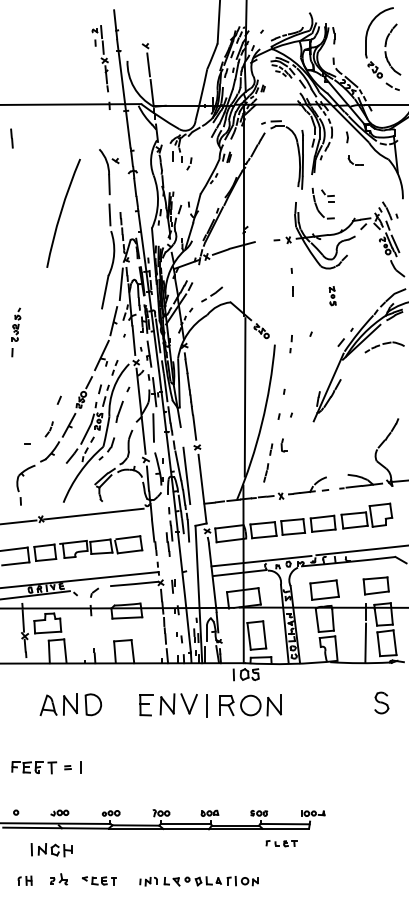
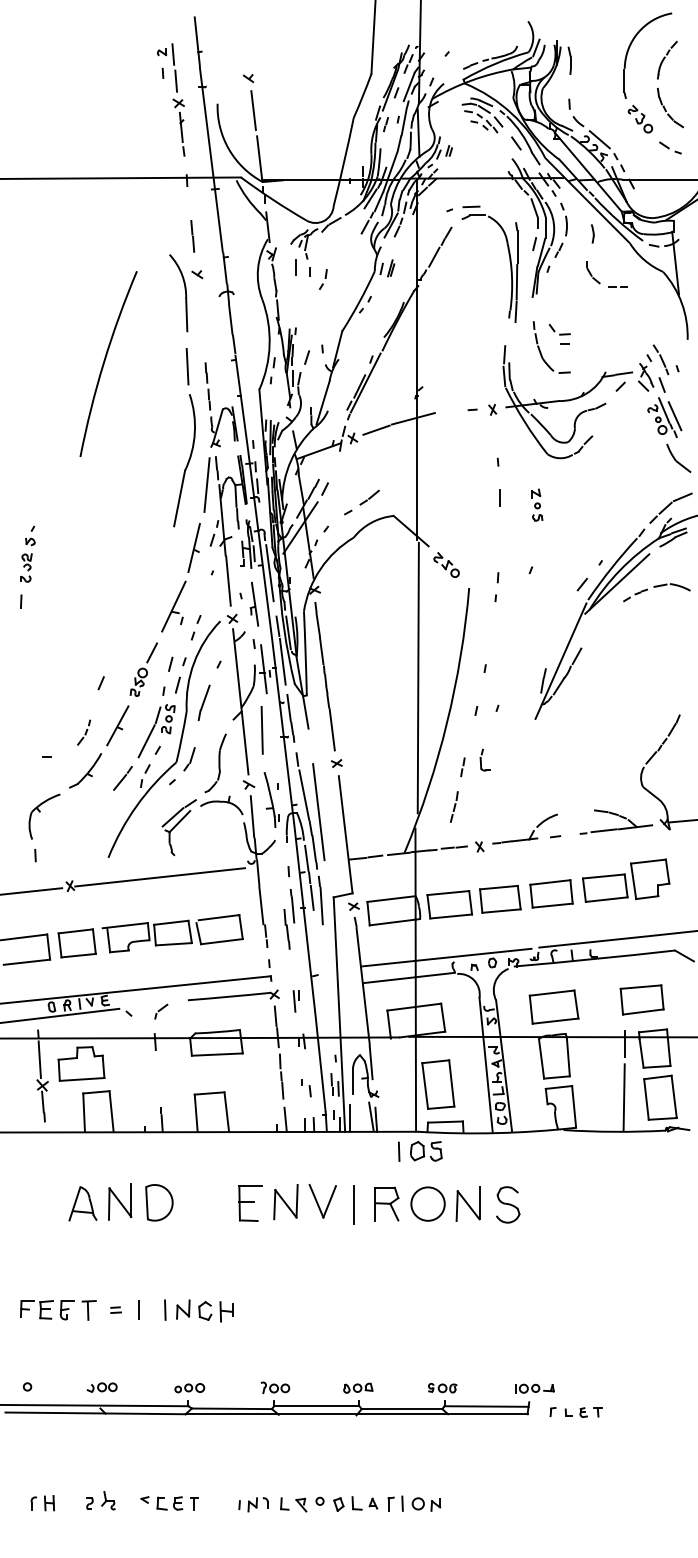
line: (11, 138) -> (191, 236), moved
part: (355, 160) -> (606, 273), size x1.67
part: (332, 296) -> (536, 505), moved
part: (381, 702) -> (507, 1204), moved
part: (281, 843) -> (576, 1412), moved
part: (51, 850) -> (198, 1311), moved

